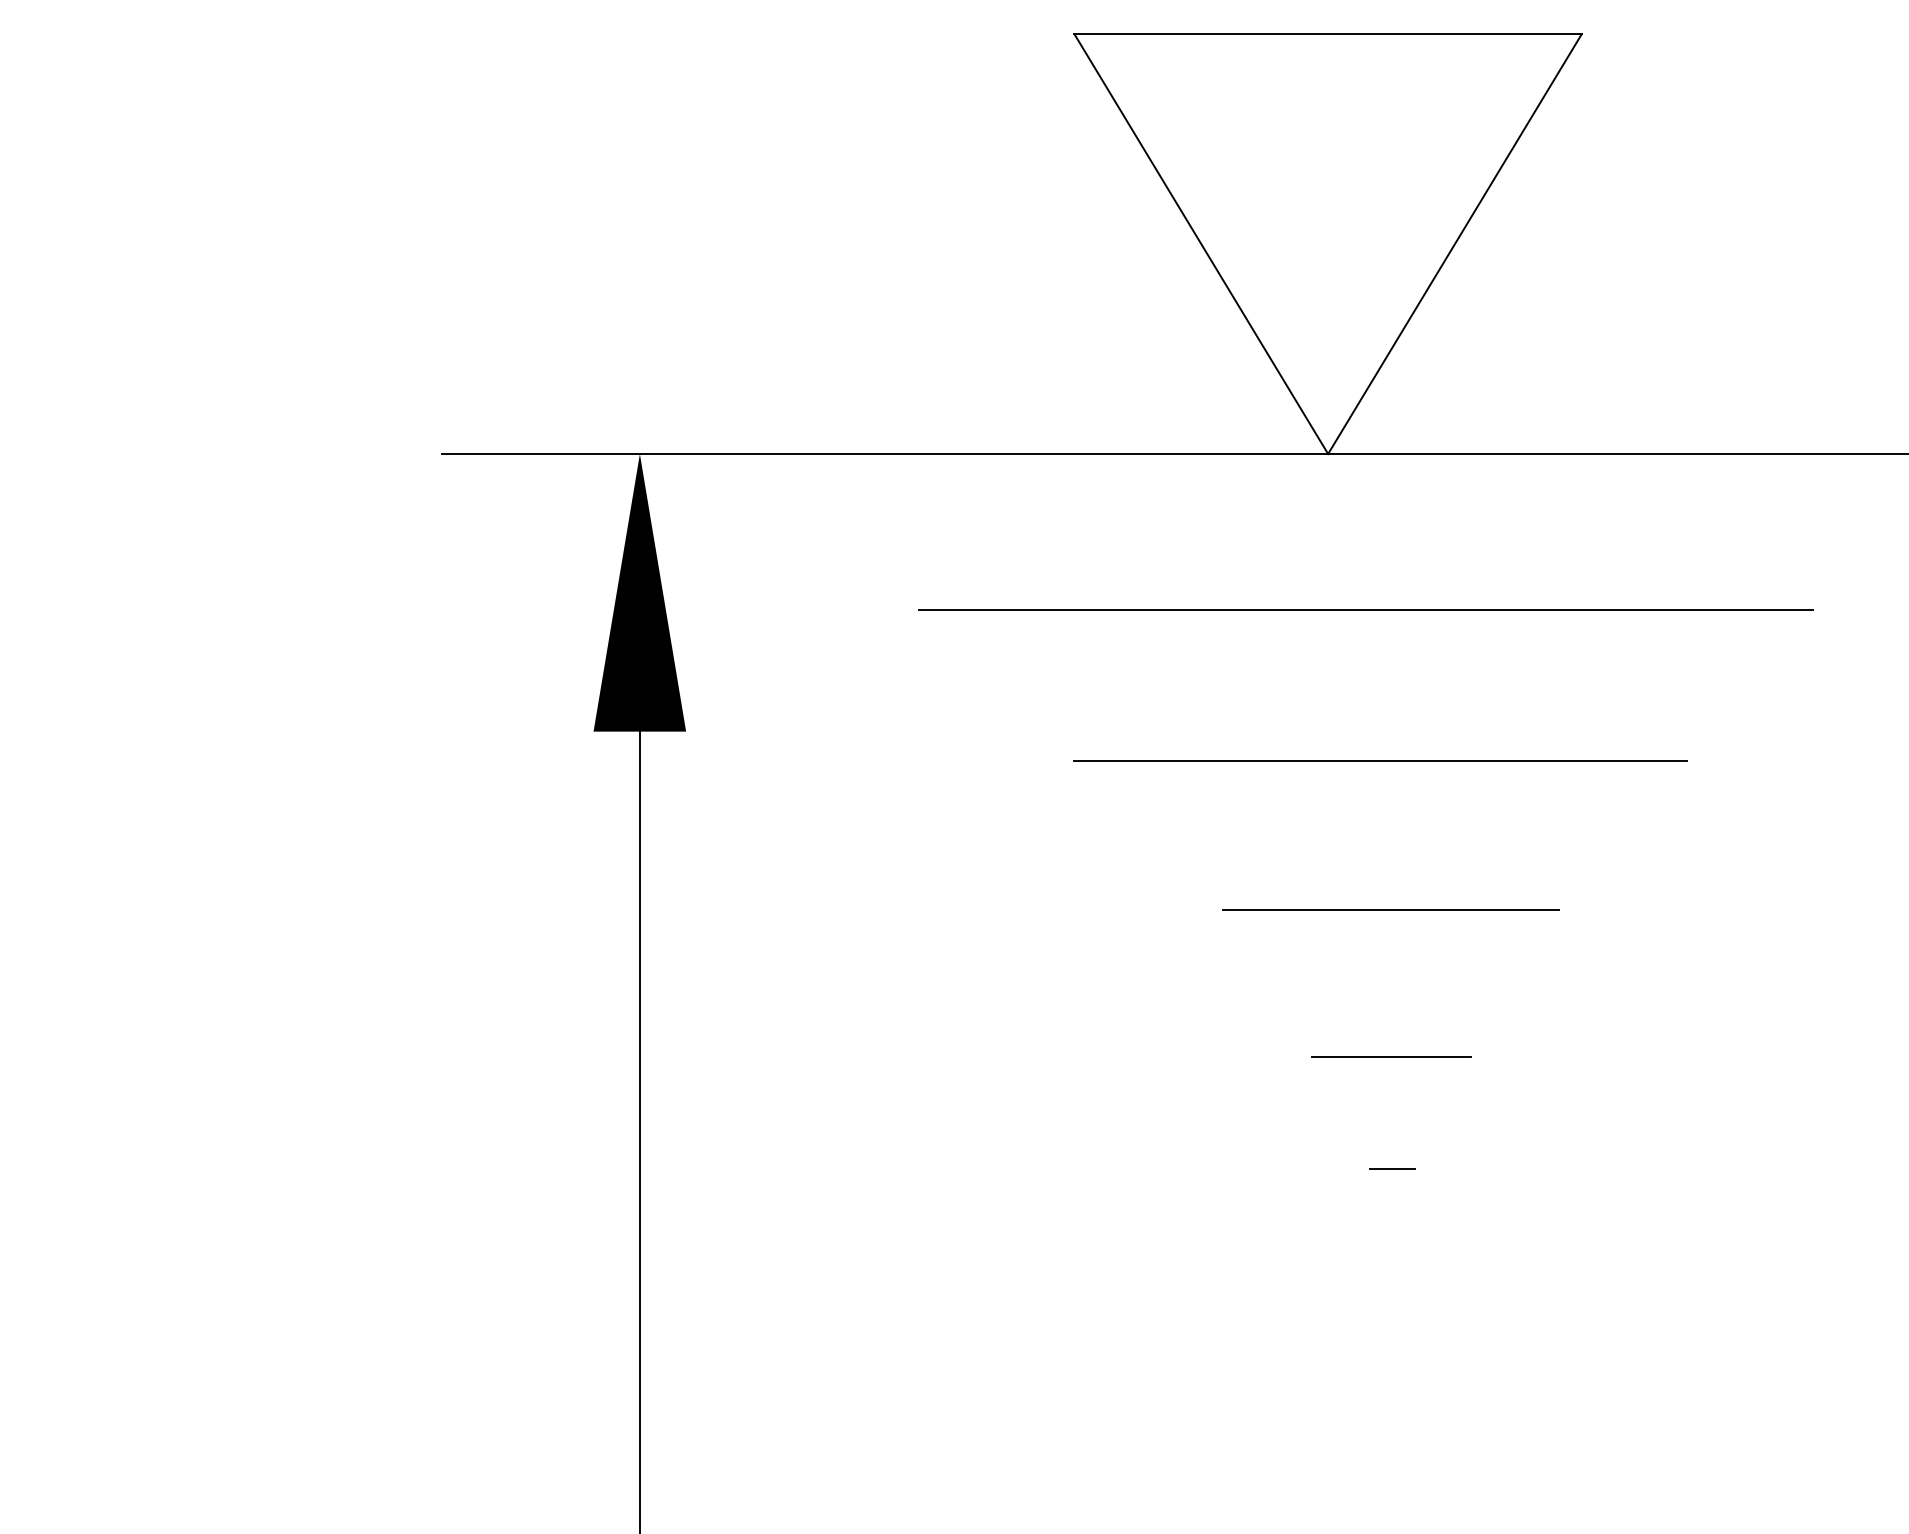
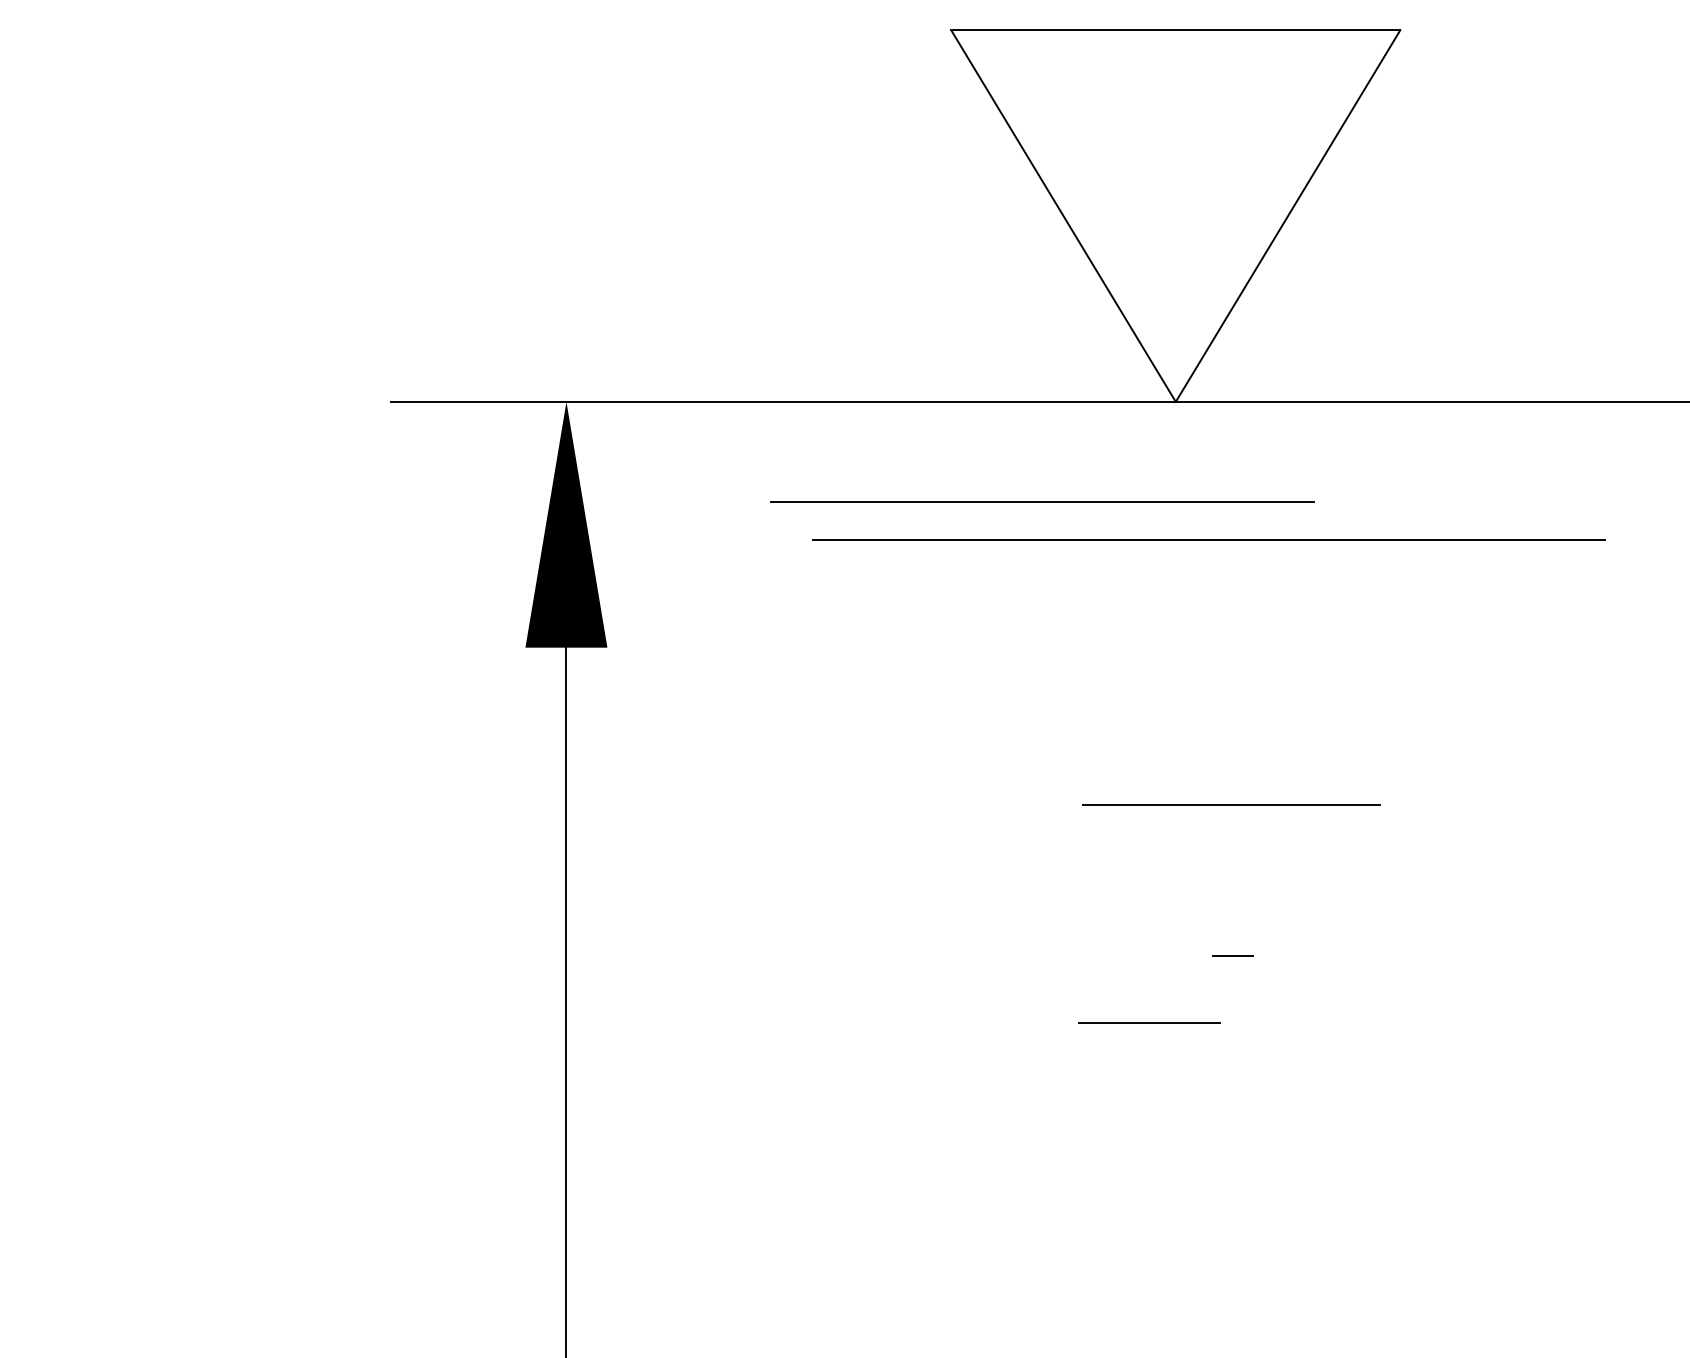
line: (1380, 760) -> (1042, 501), moved
line: (1391, 1056) -> (1149, 1022), moved
line: (1392, 1168) -> (1232, 955), moved

